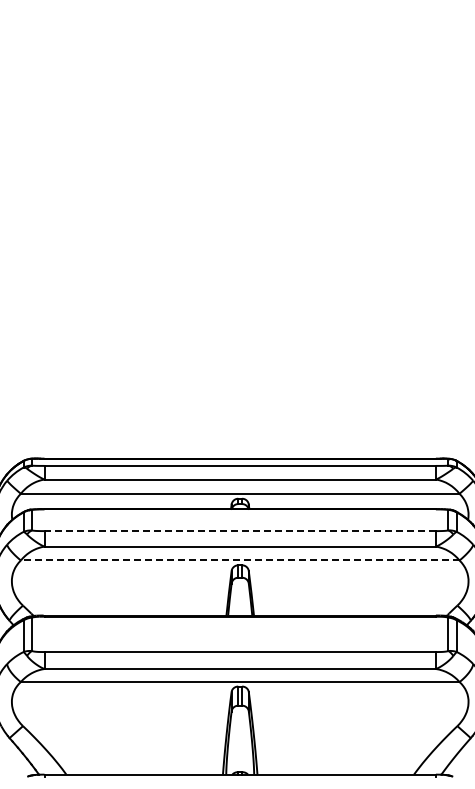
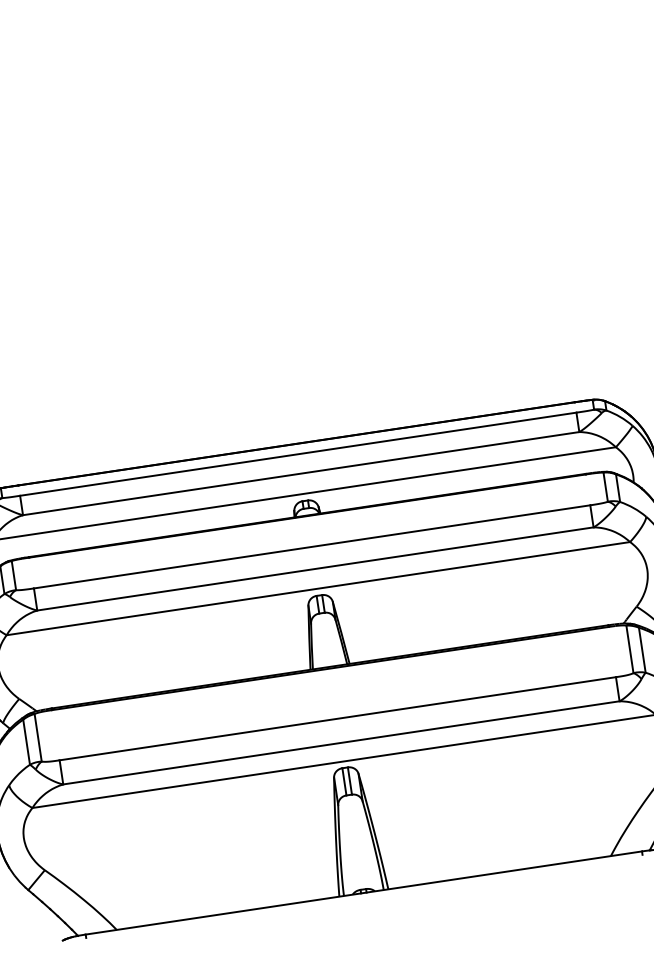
line: (240, 531) -> (312, 547), dashed -> solid
line: (239, 560) -> (317, 588), dashed -> solid

